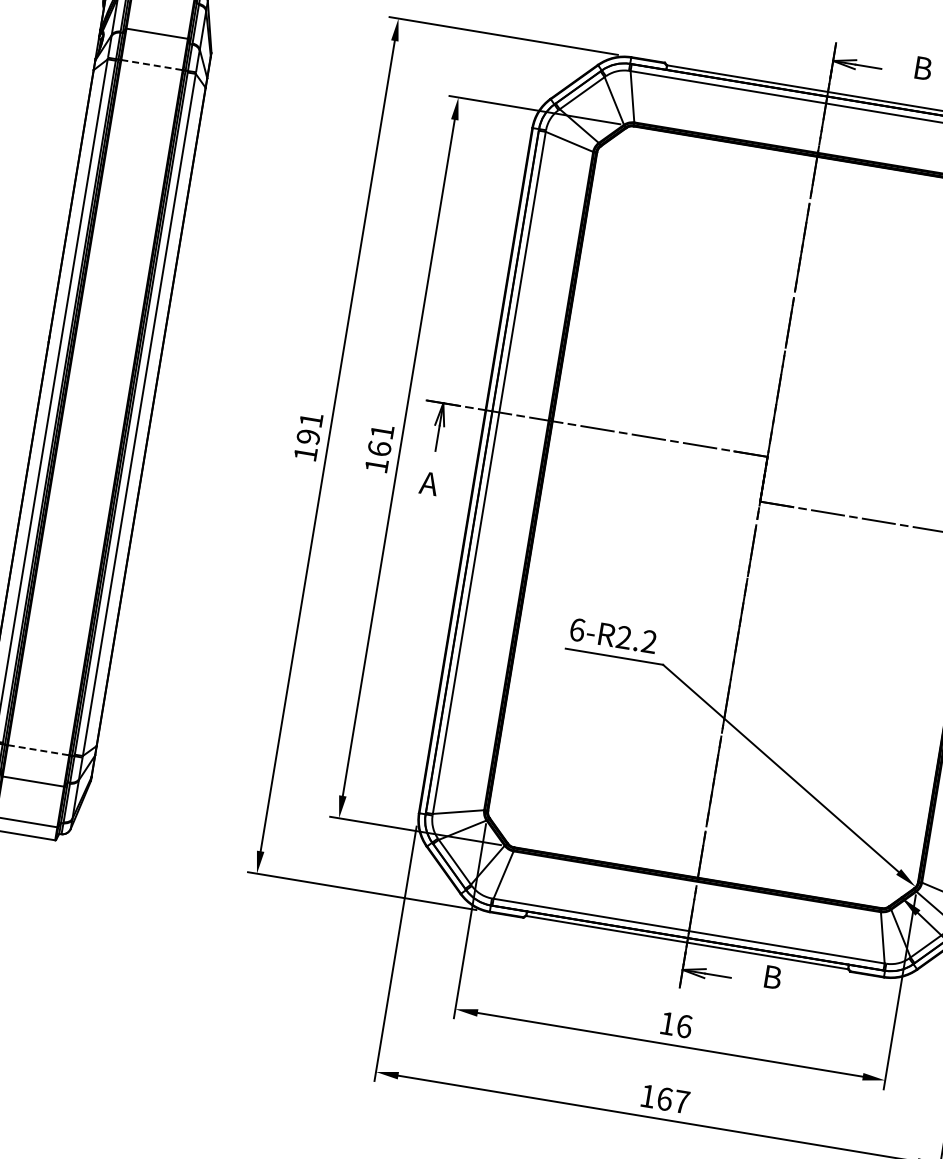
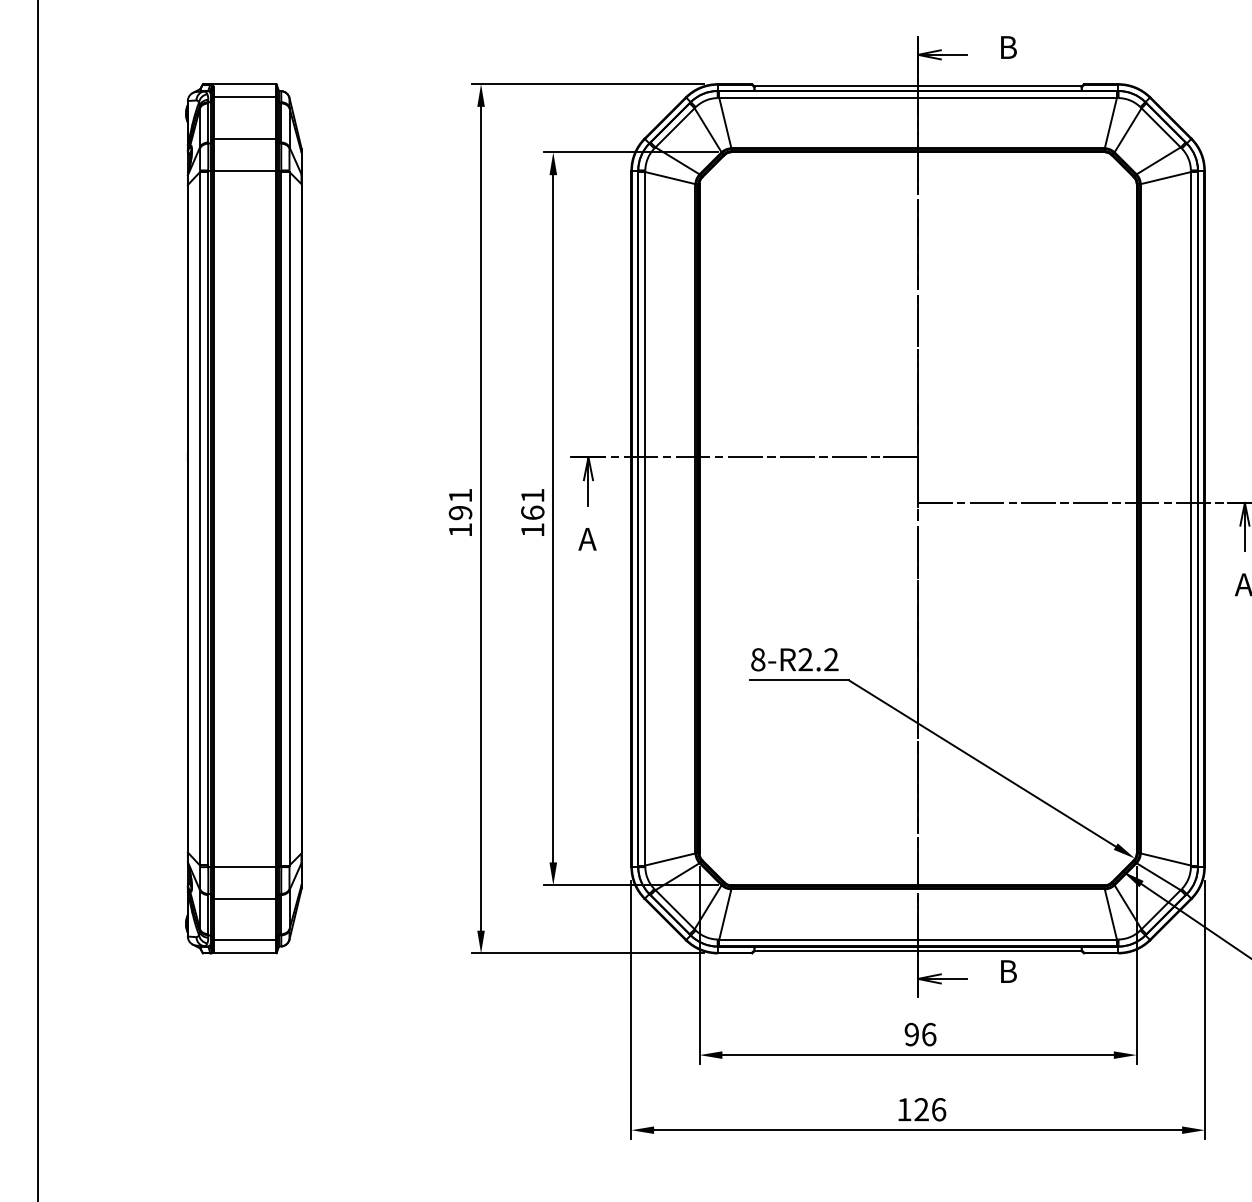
line: (152, 65) -> (245, 170), dashed -> solid
text: (577, 629) -> (758, 659), 6-R2.2 -> 8-R2.2
line: (39, 750) -> (245, 867), dashed -> solid
text: (667, 1023) -> (911, 1034), 16 -> 96
text: (673, 1100) -> (930, 1109), 167 -> 126

